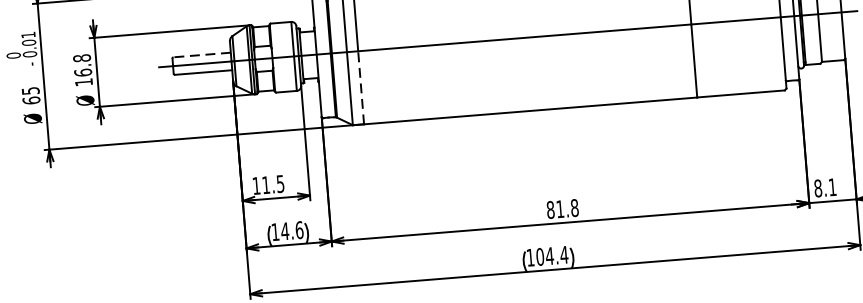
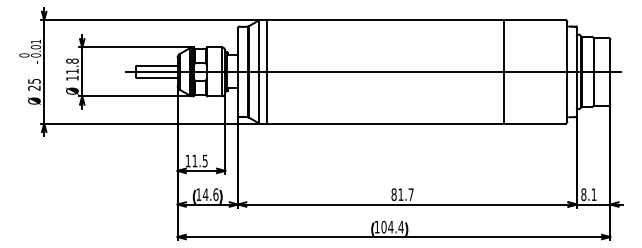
line: (201, 54) -> (156, 65), dashed -> solid
text: (83, 72) -> (72, 71), 16.8 -> 11.8
line: (361, 87) -> (267, 97), dashed -> solid
text: (31, 99) -> (34, 87), 65 -> 25
text: (573, 207) -> (410, 194), 81.8 -> 81.7

